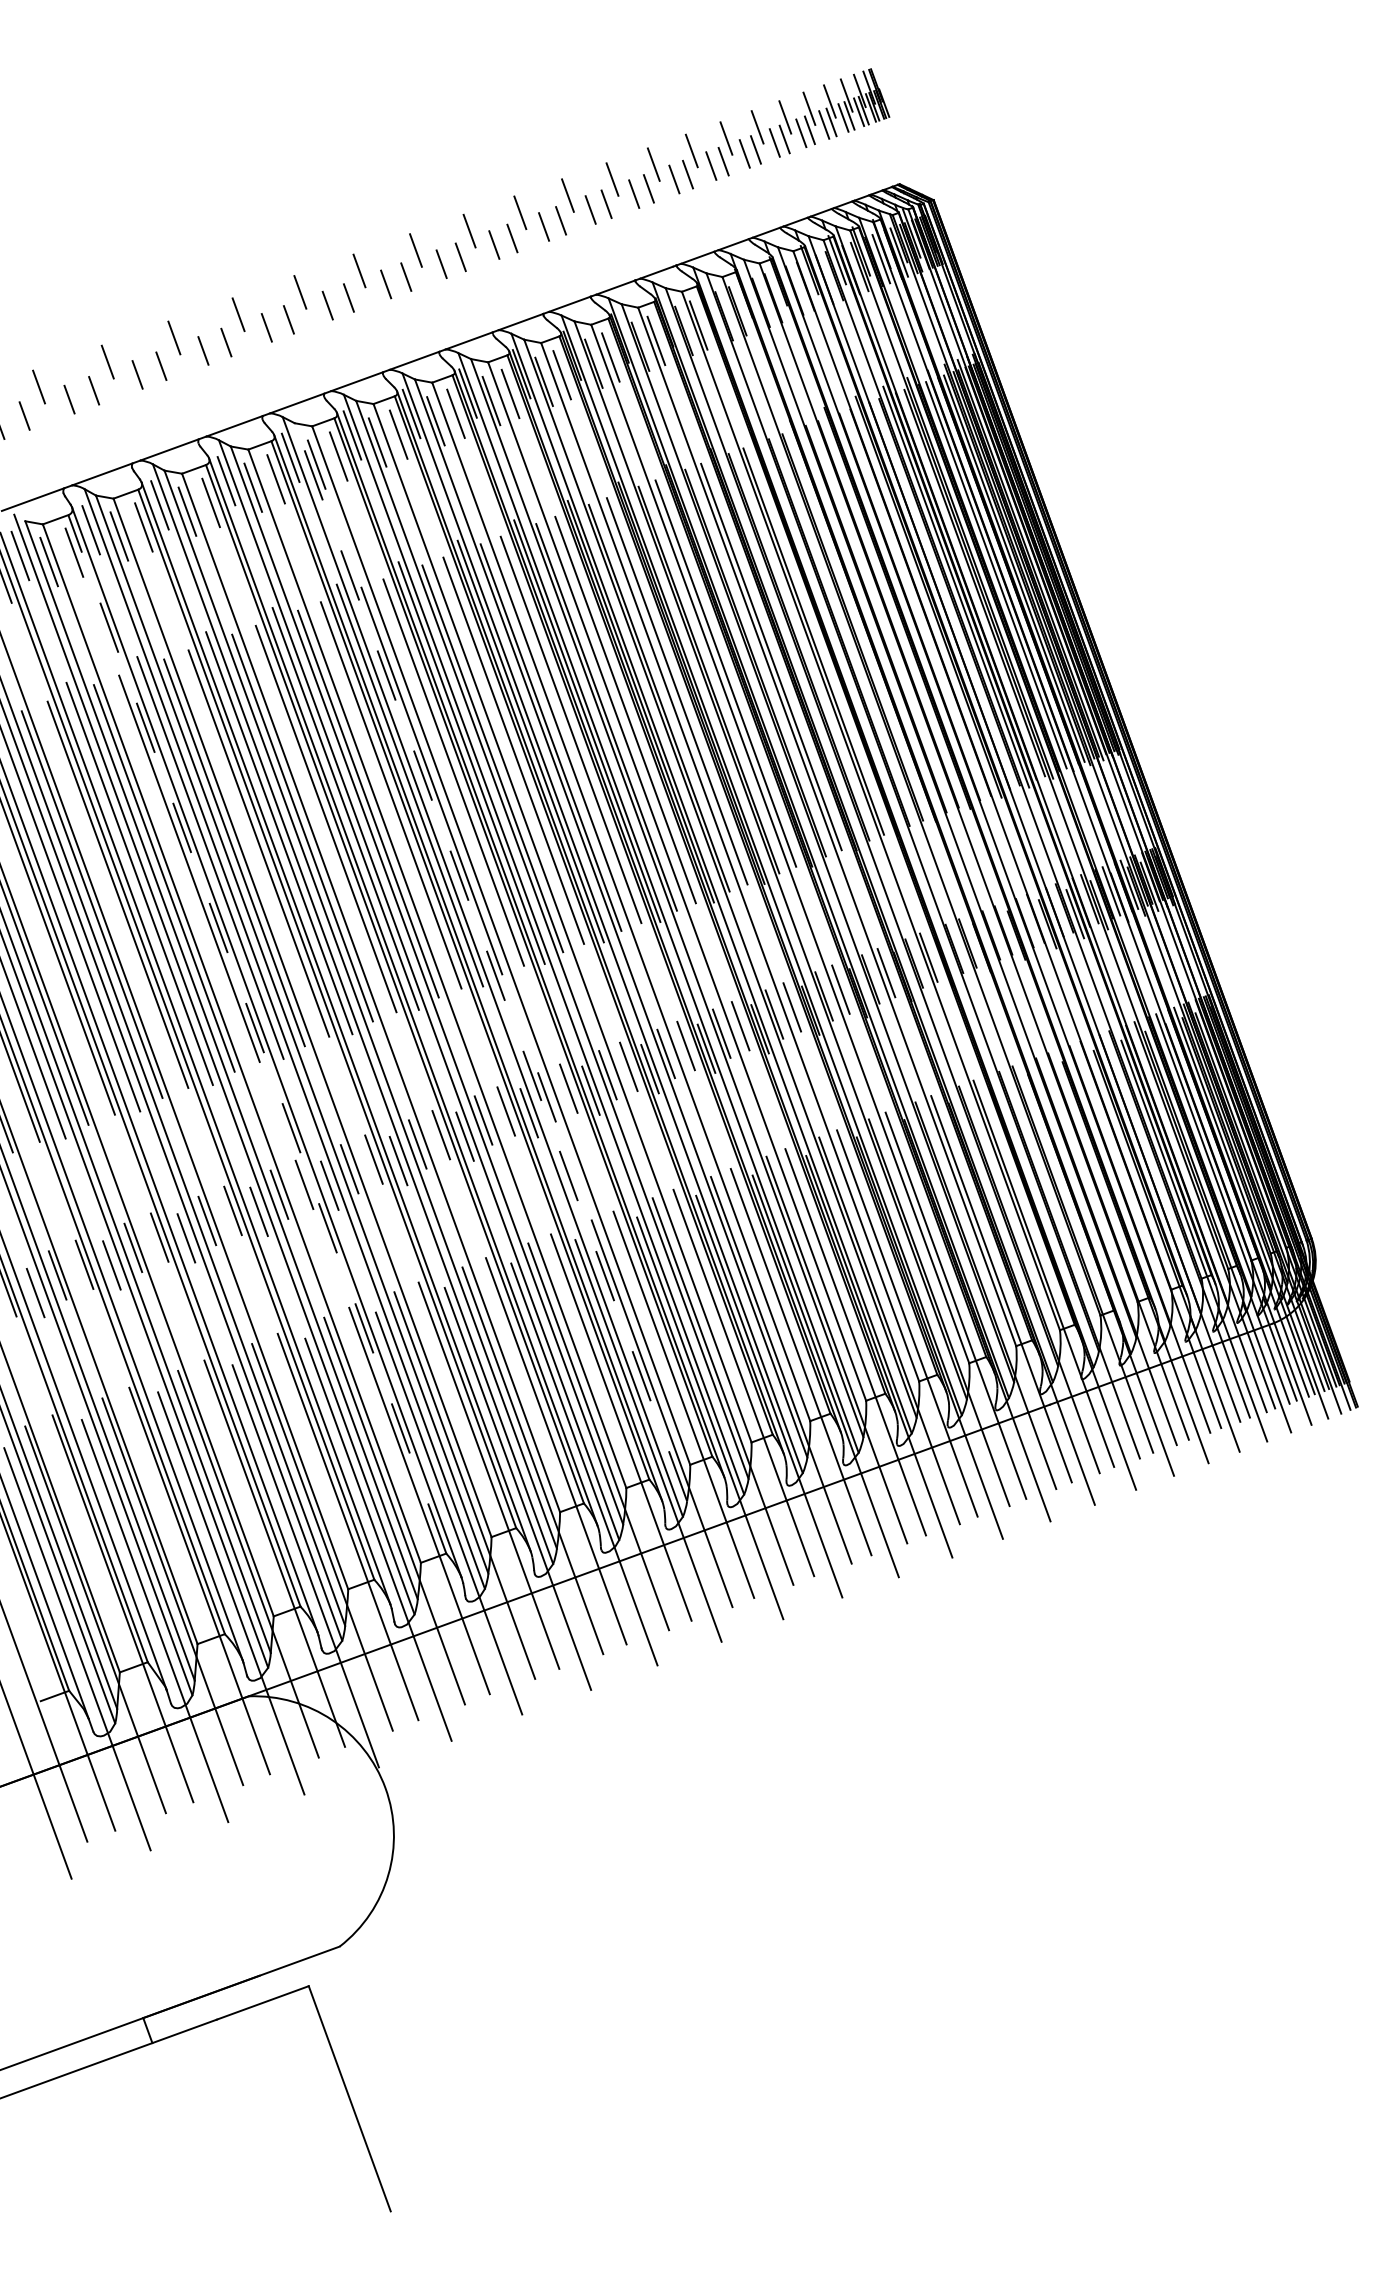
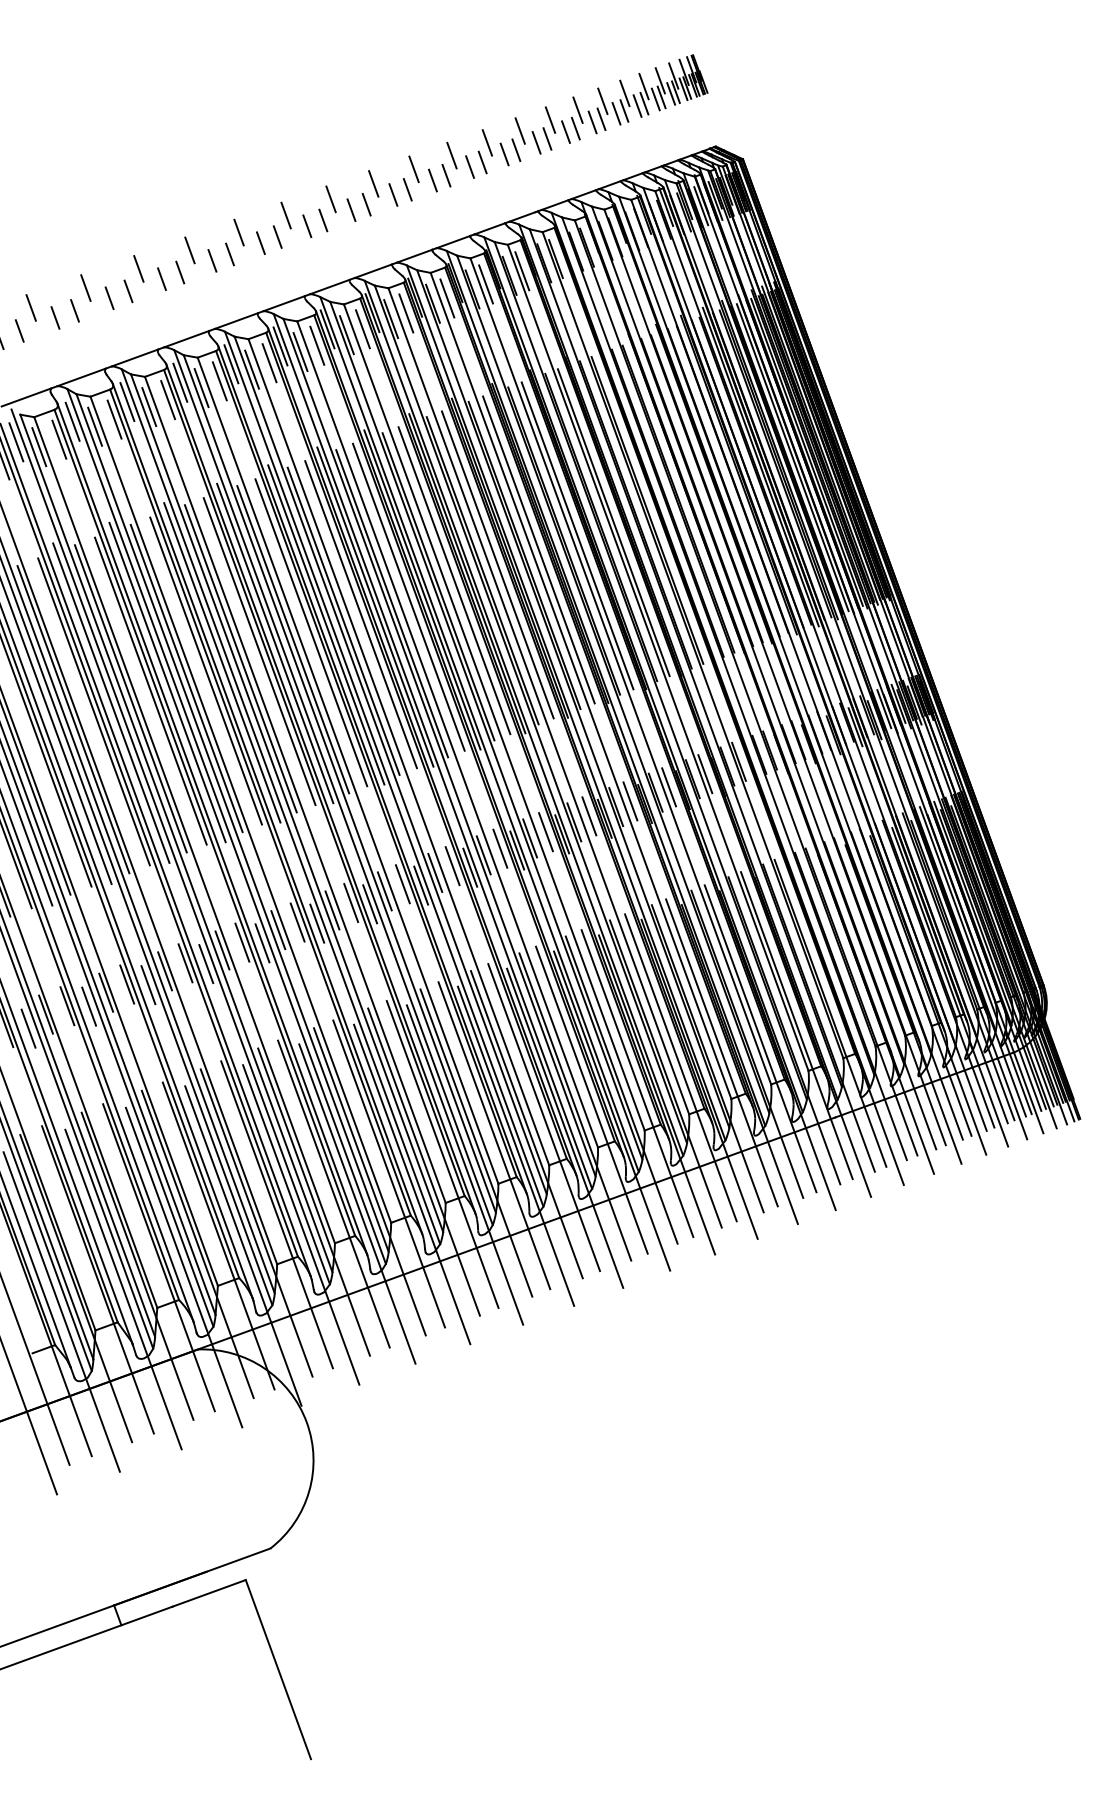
line: (490, 962) -> (390, 765), dashed -> solid
line: (257, 1034) -> (204, 822), dashed -> solid

